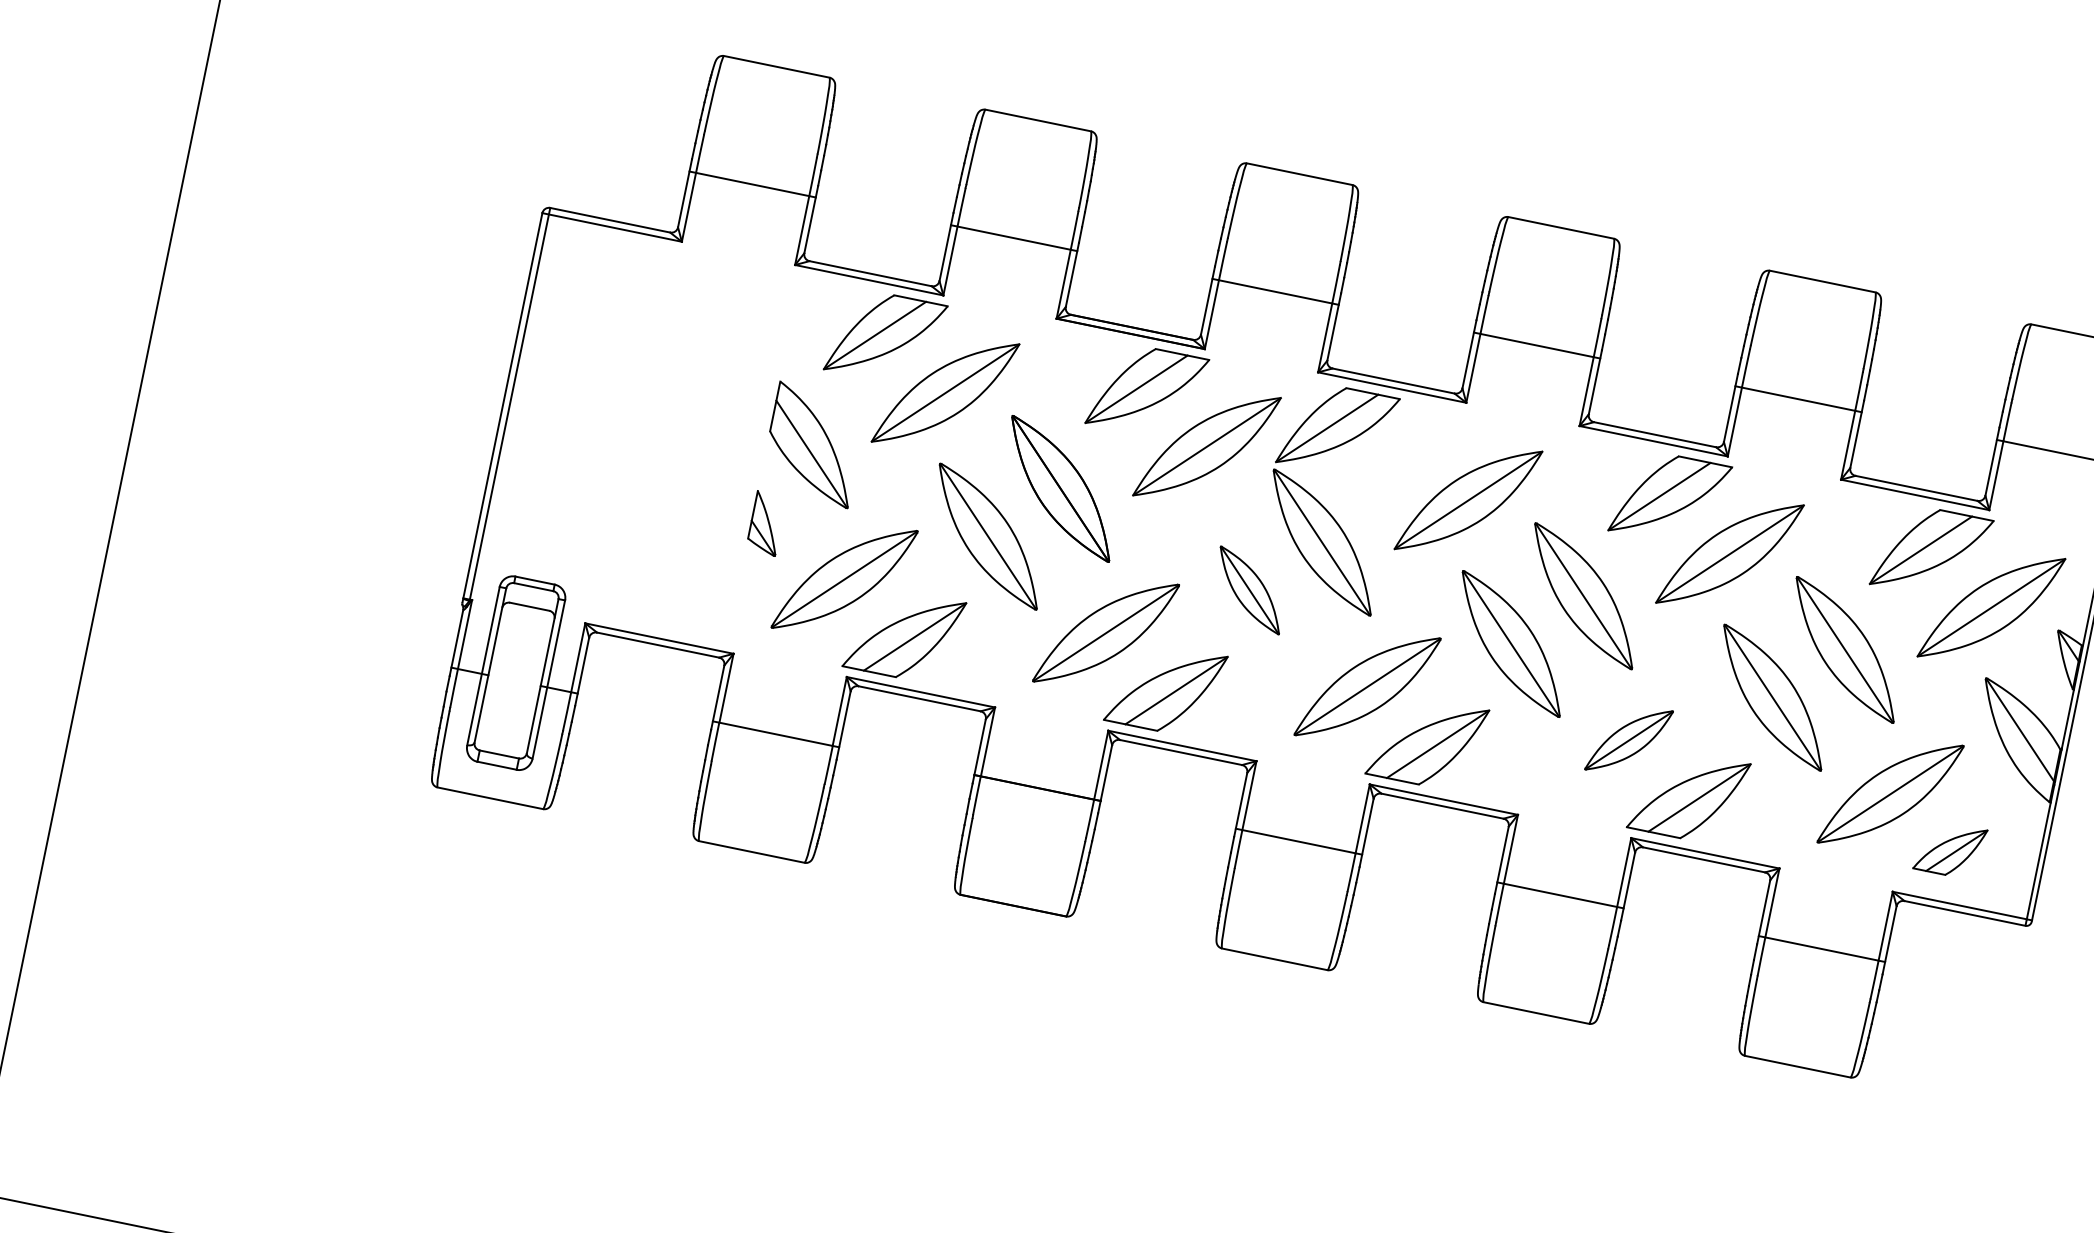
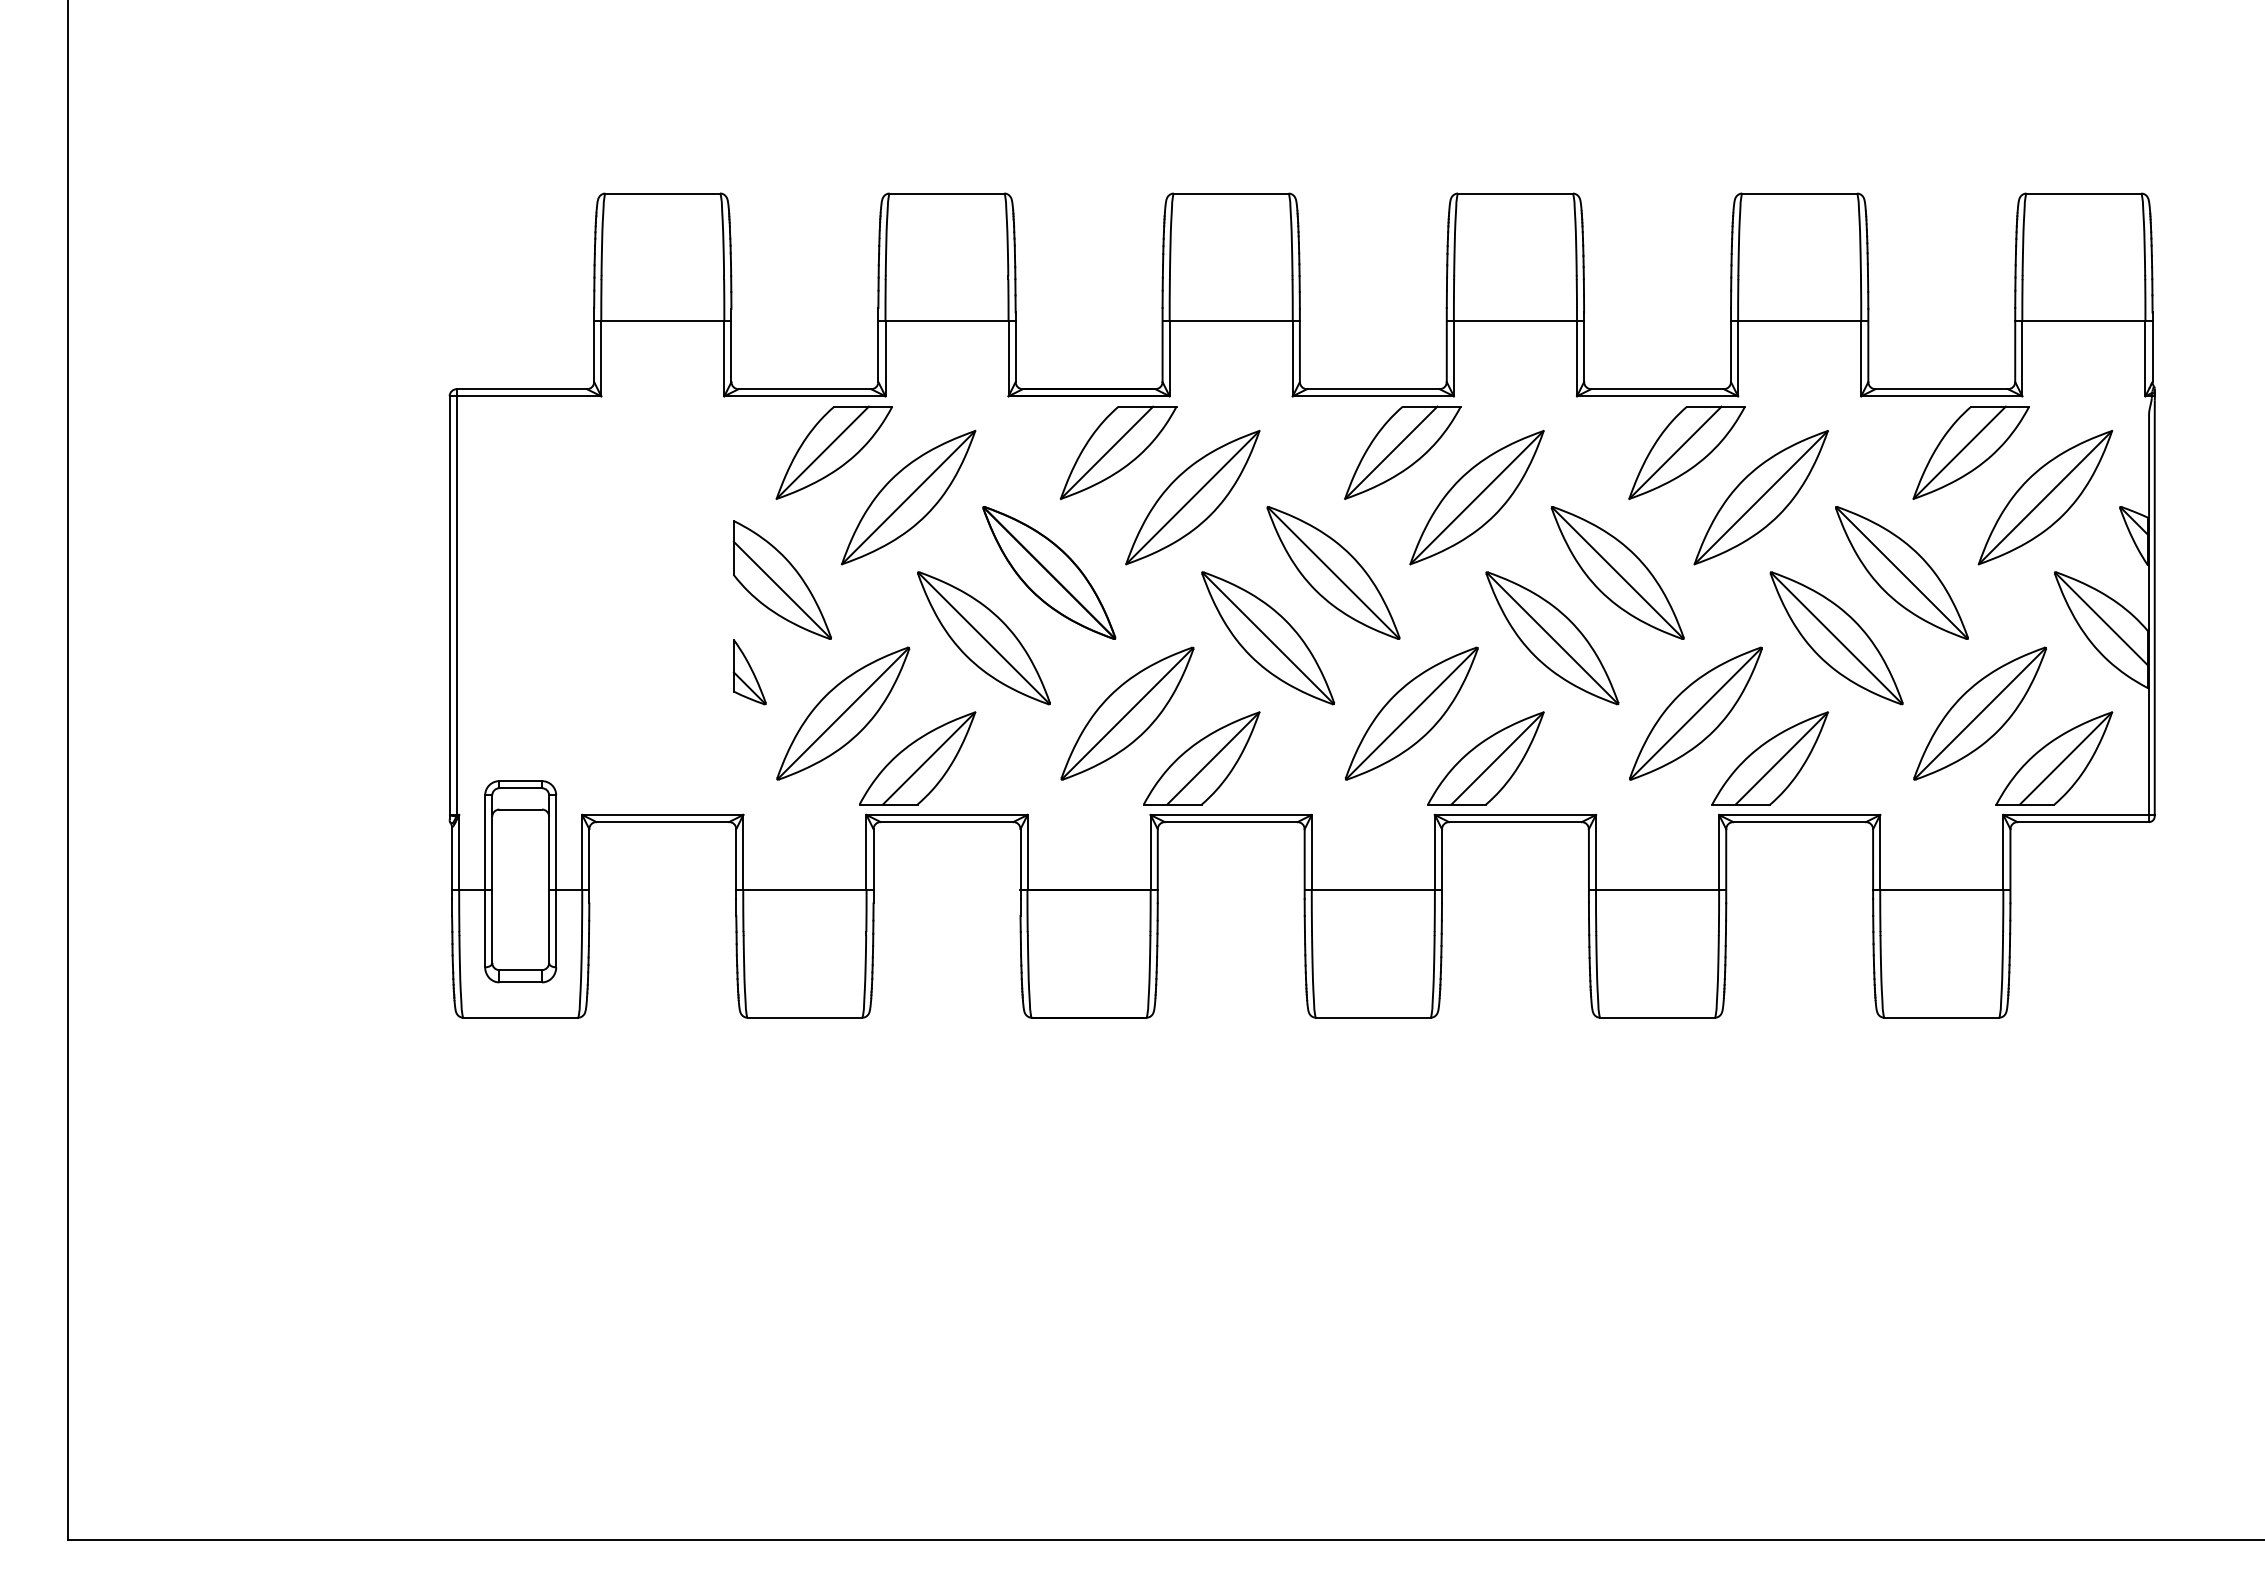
part: (1337, 430) -> (1402, 452), moved
part: (1250, 590) -> (1268, 638), size x1.67
part: (1628, 740) -> (1695, 713), size x1.67
part: (1950, 849) -> (2054, 758), size x1.67

